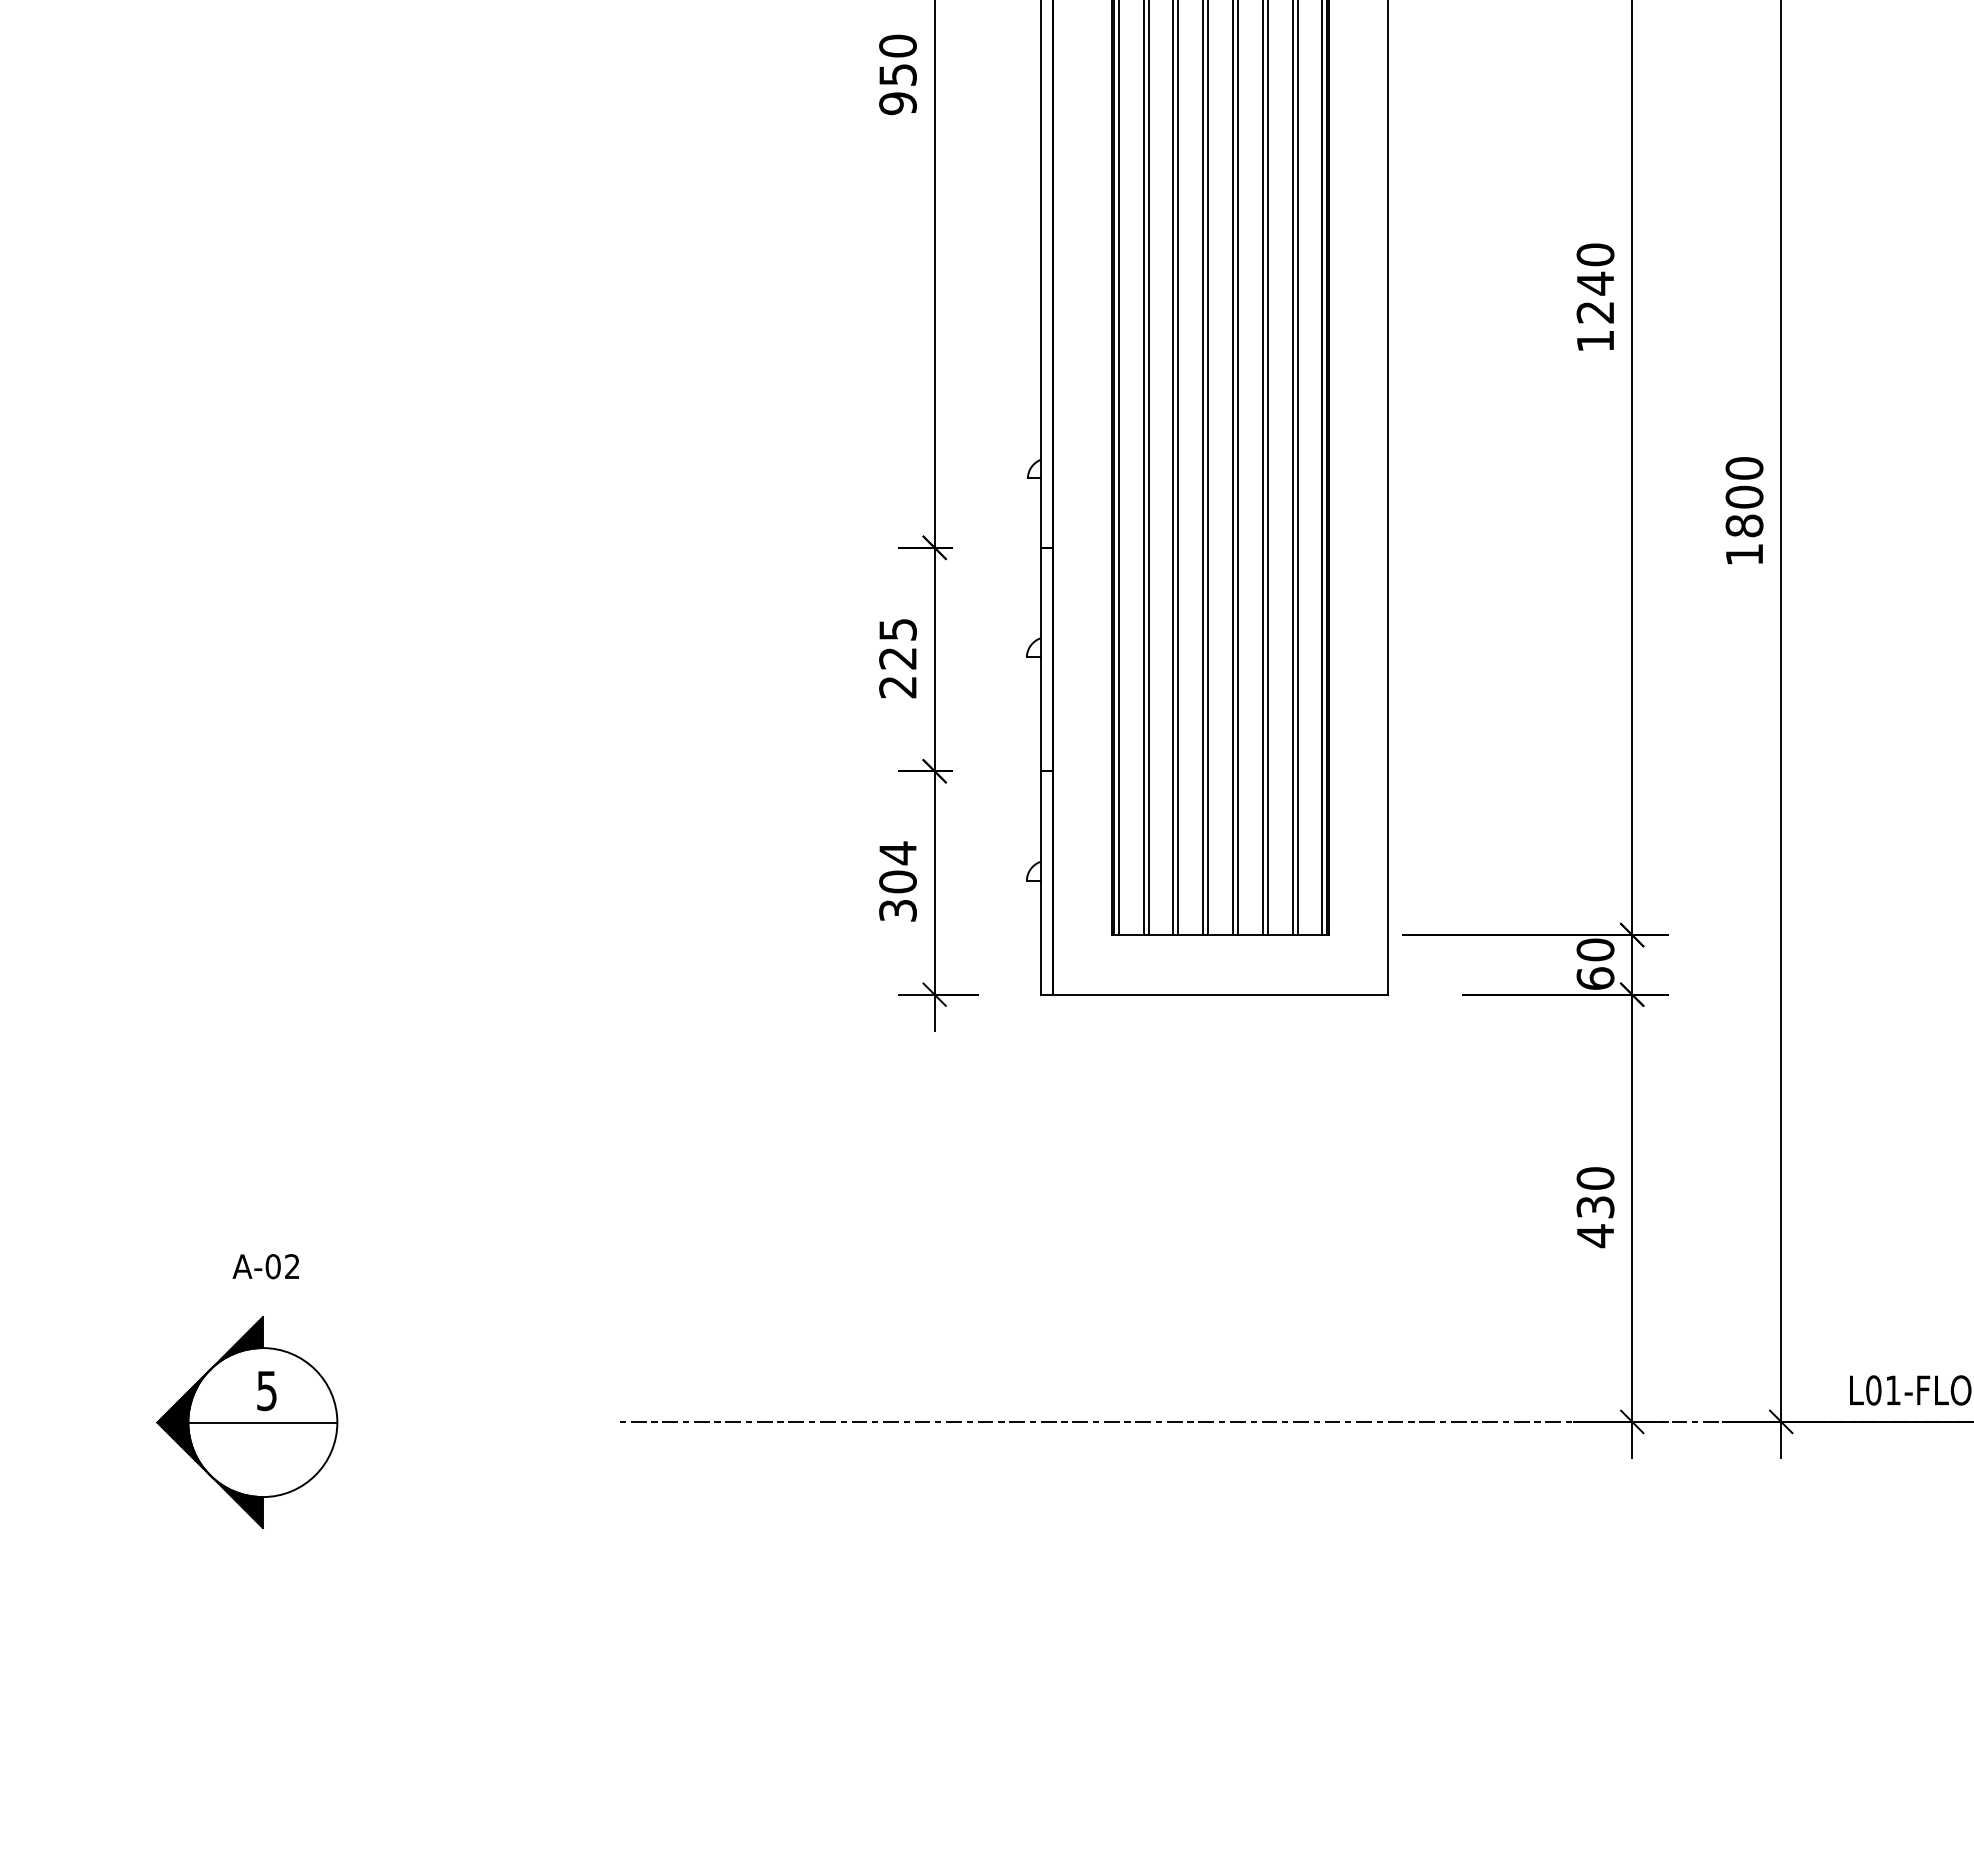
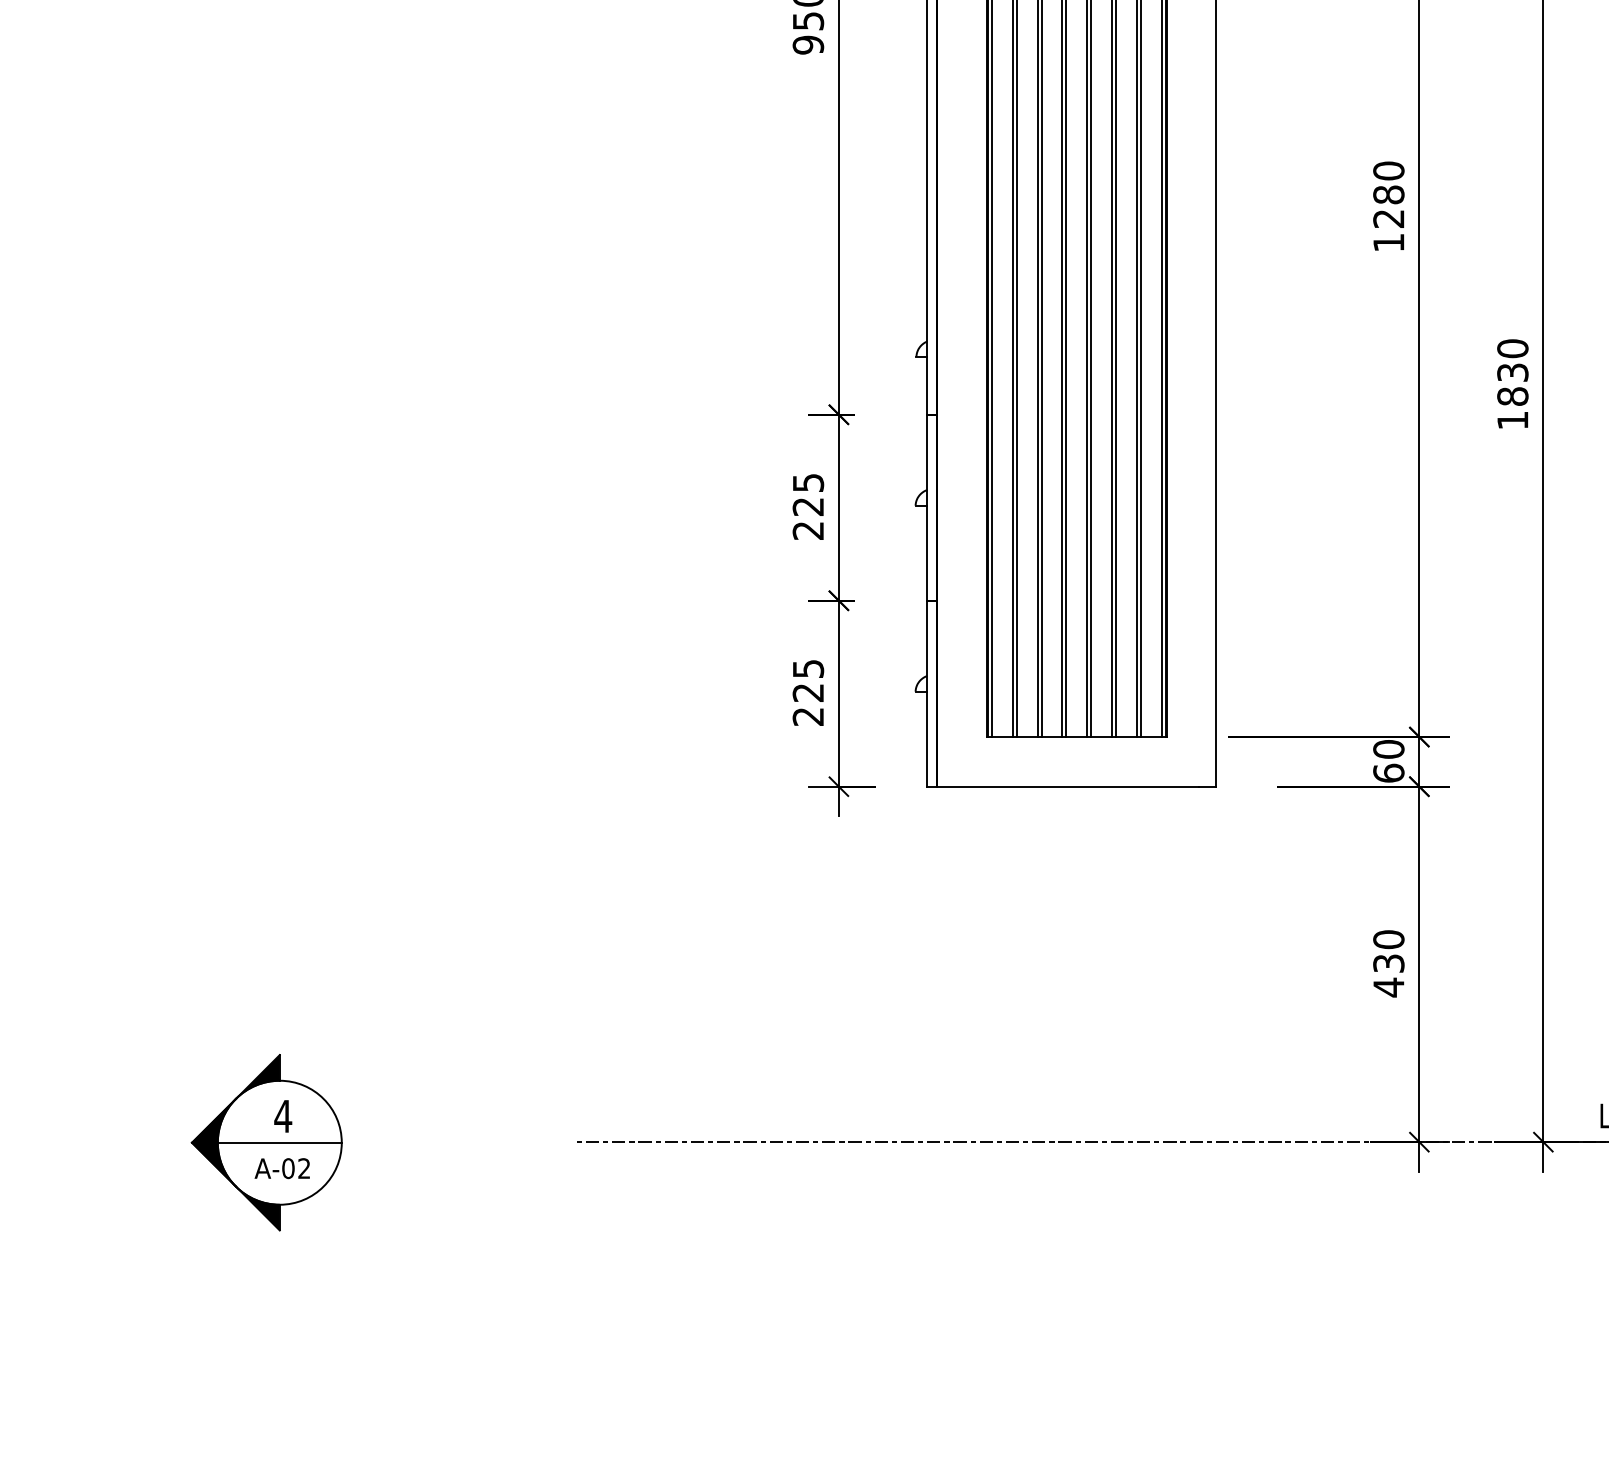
text: (1595, 283) -> (1388, 194), 1240 -> 1280
text: (1744, 496) -> (1512, 372), 1800 -> 1830
text: (897, 881) -> (807, 692), 304 -> 225
text: (265, 1266) -> (282, 1168), moved
text: (266, 1391) -> (282, 1116), 5 -> 4

